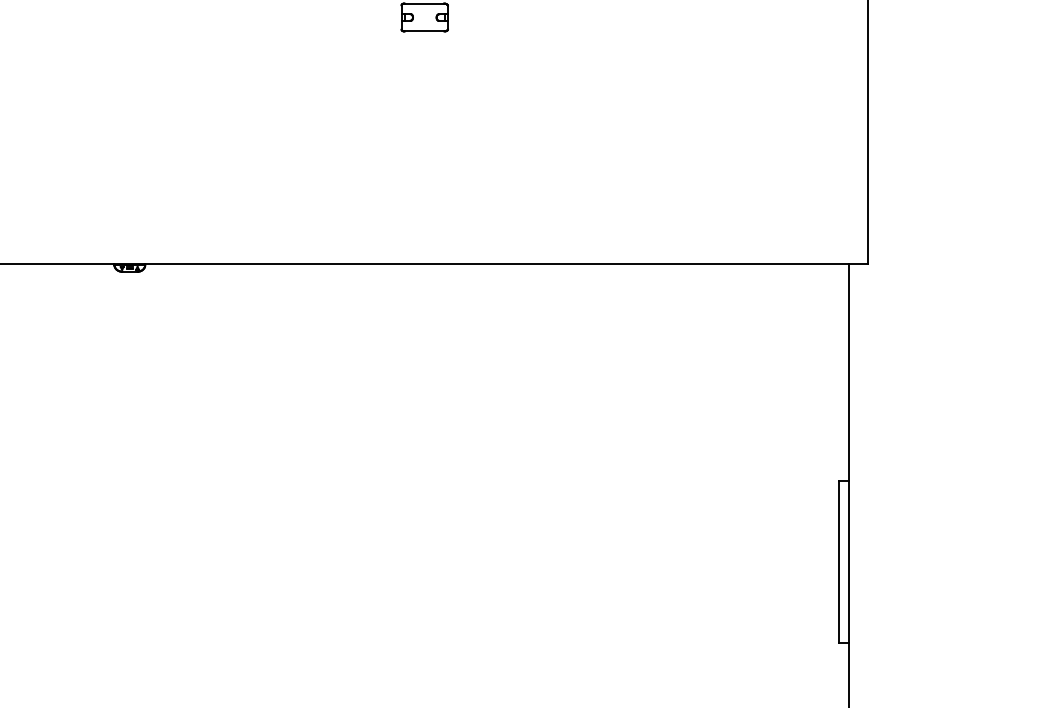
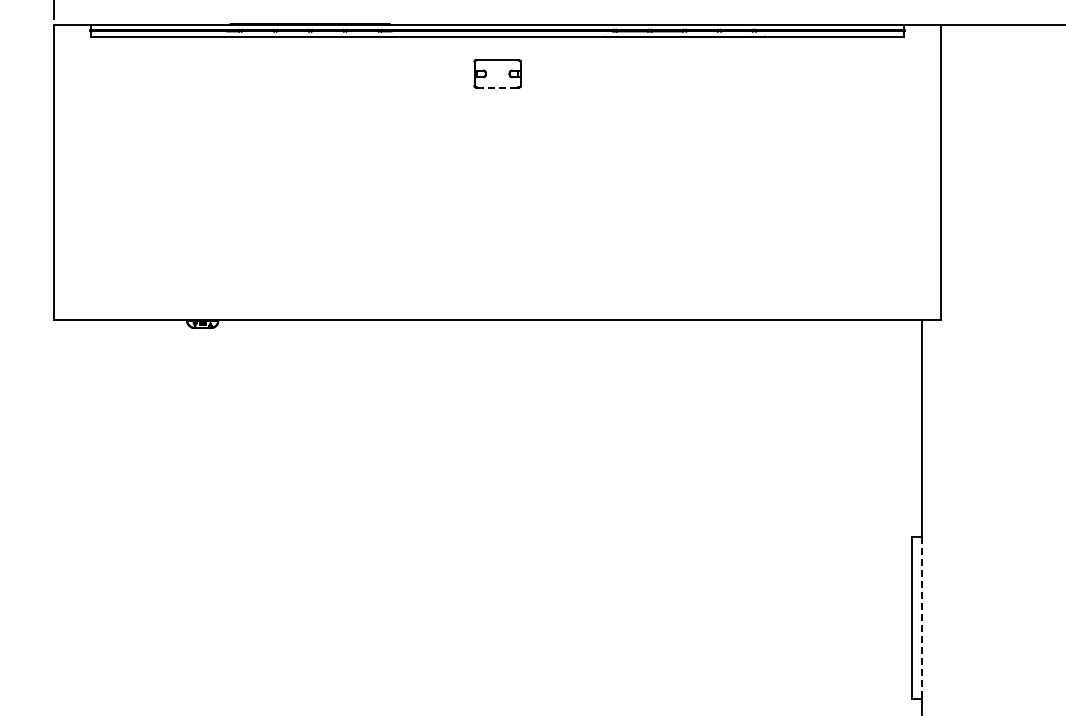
line: (424, 31) -> (497, 87), solid -> dashed
line: (848, 562) -> (921, 618), solid -> dashed

